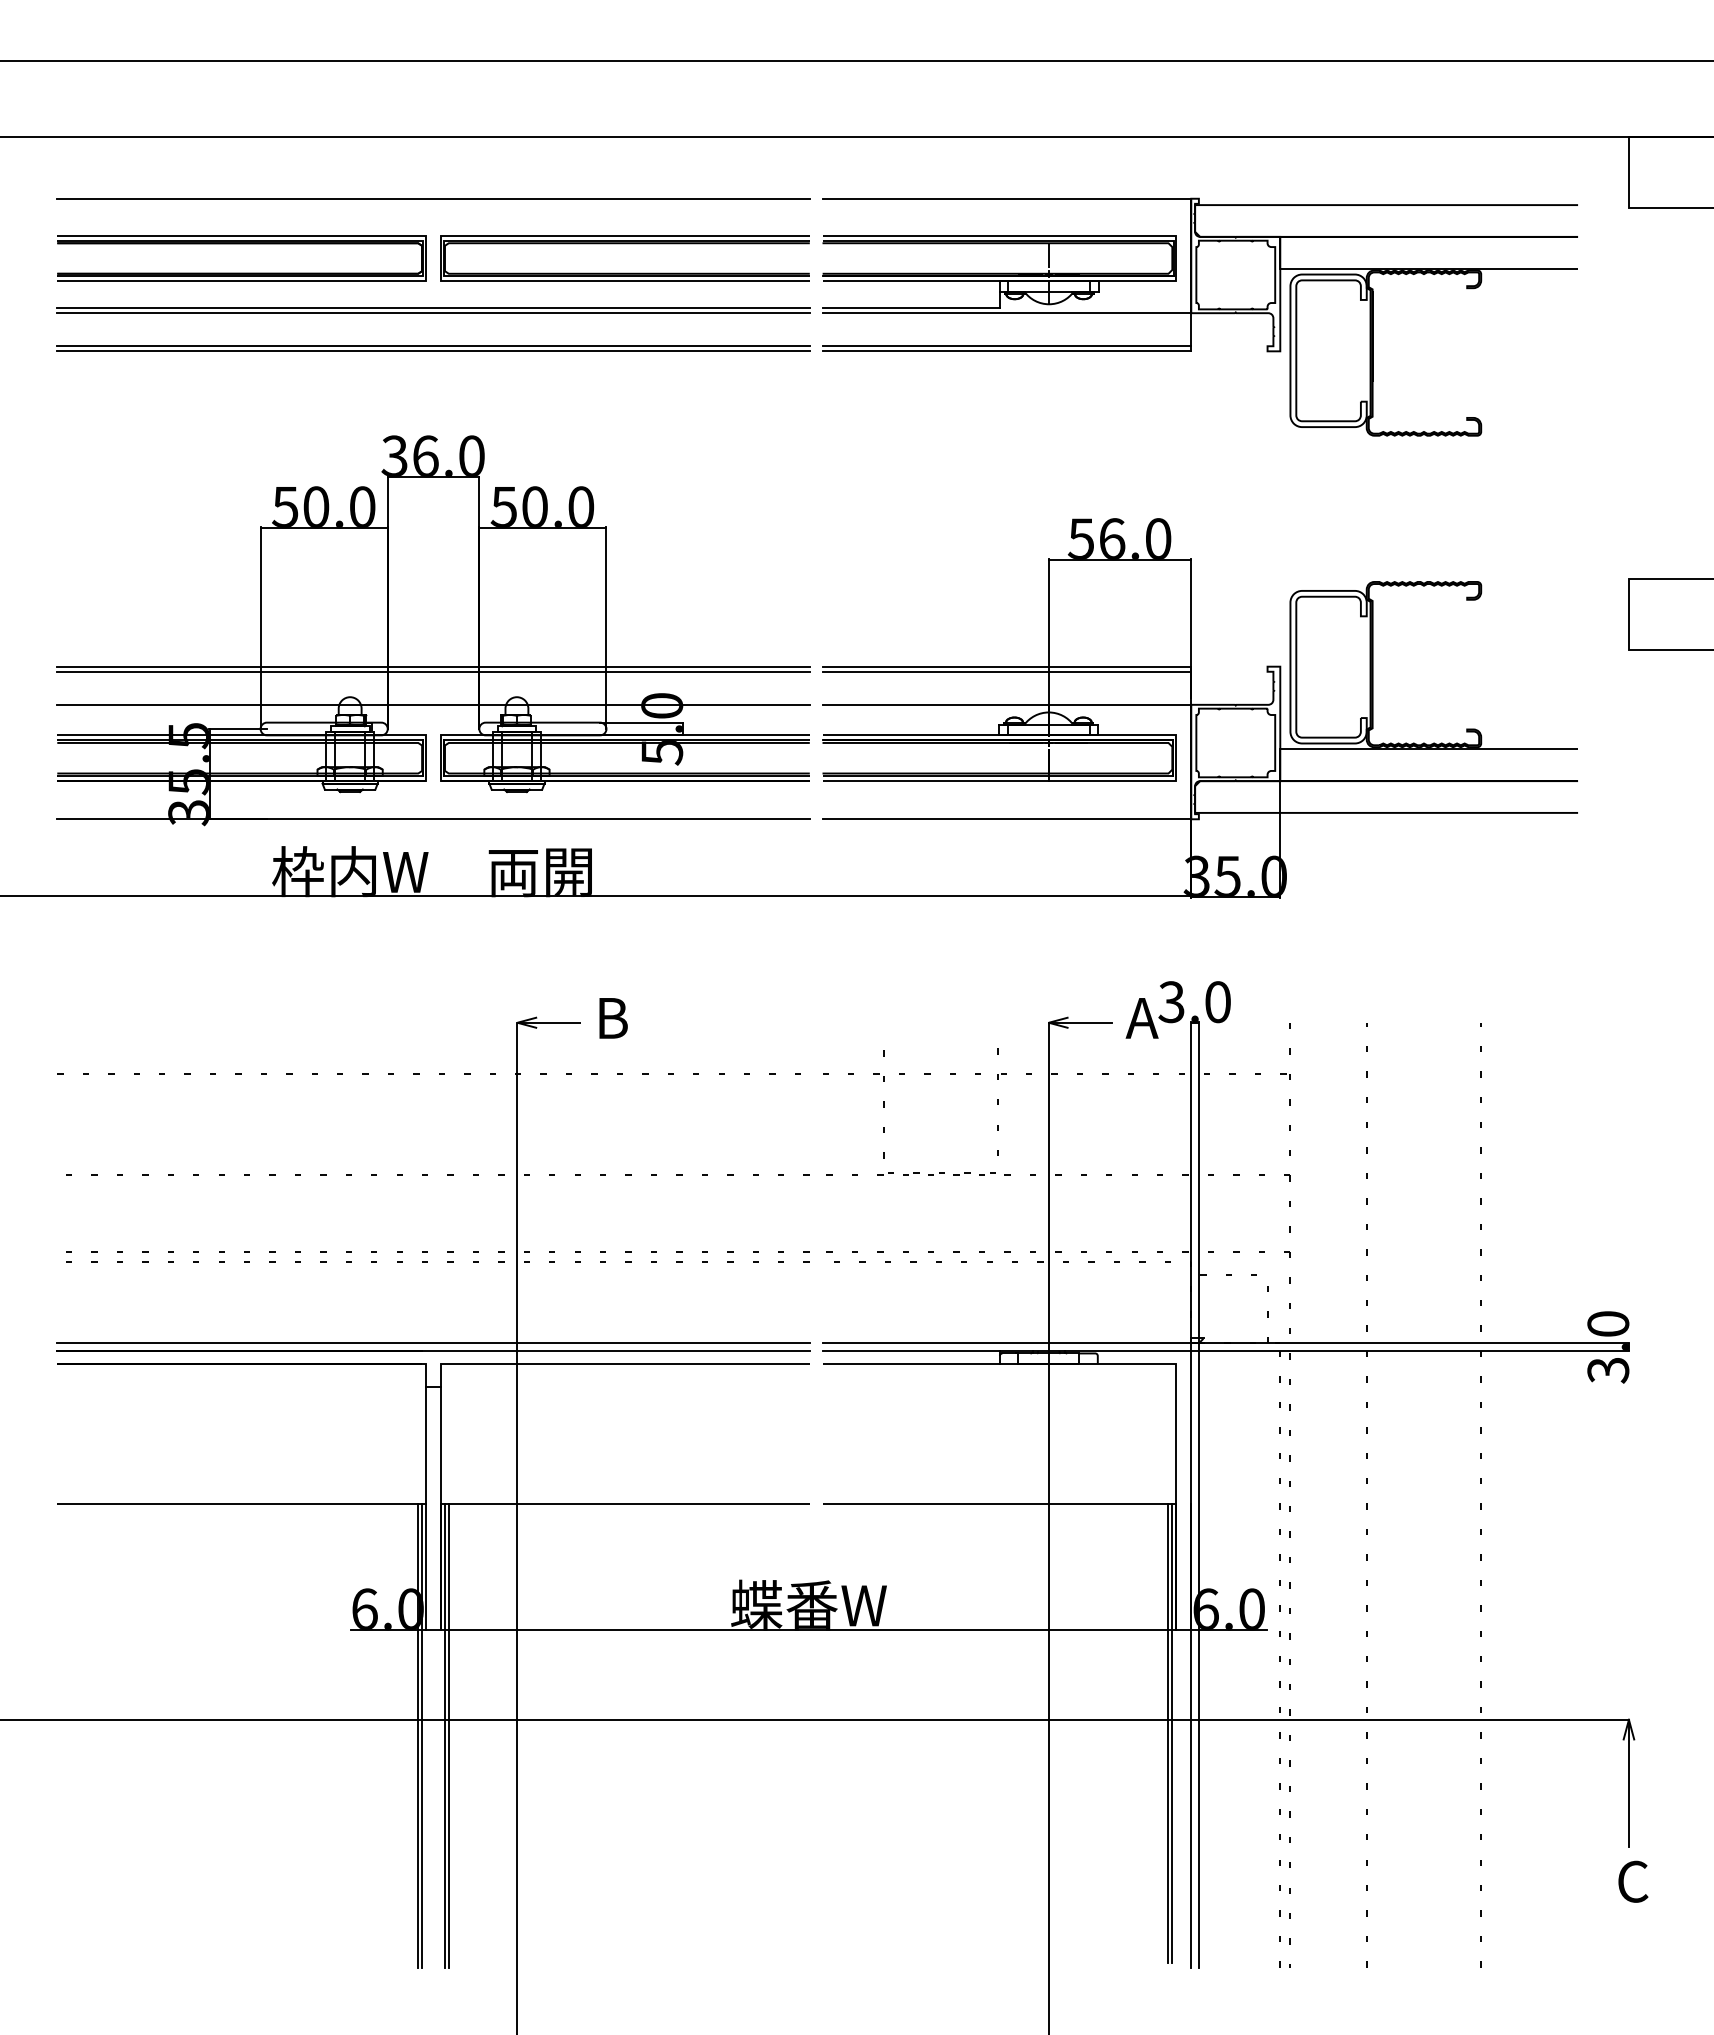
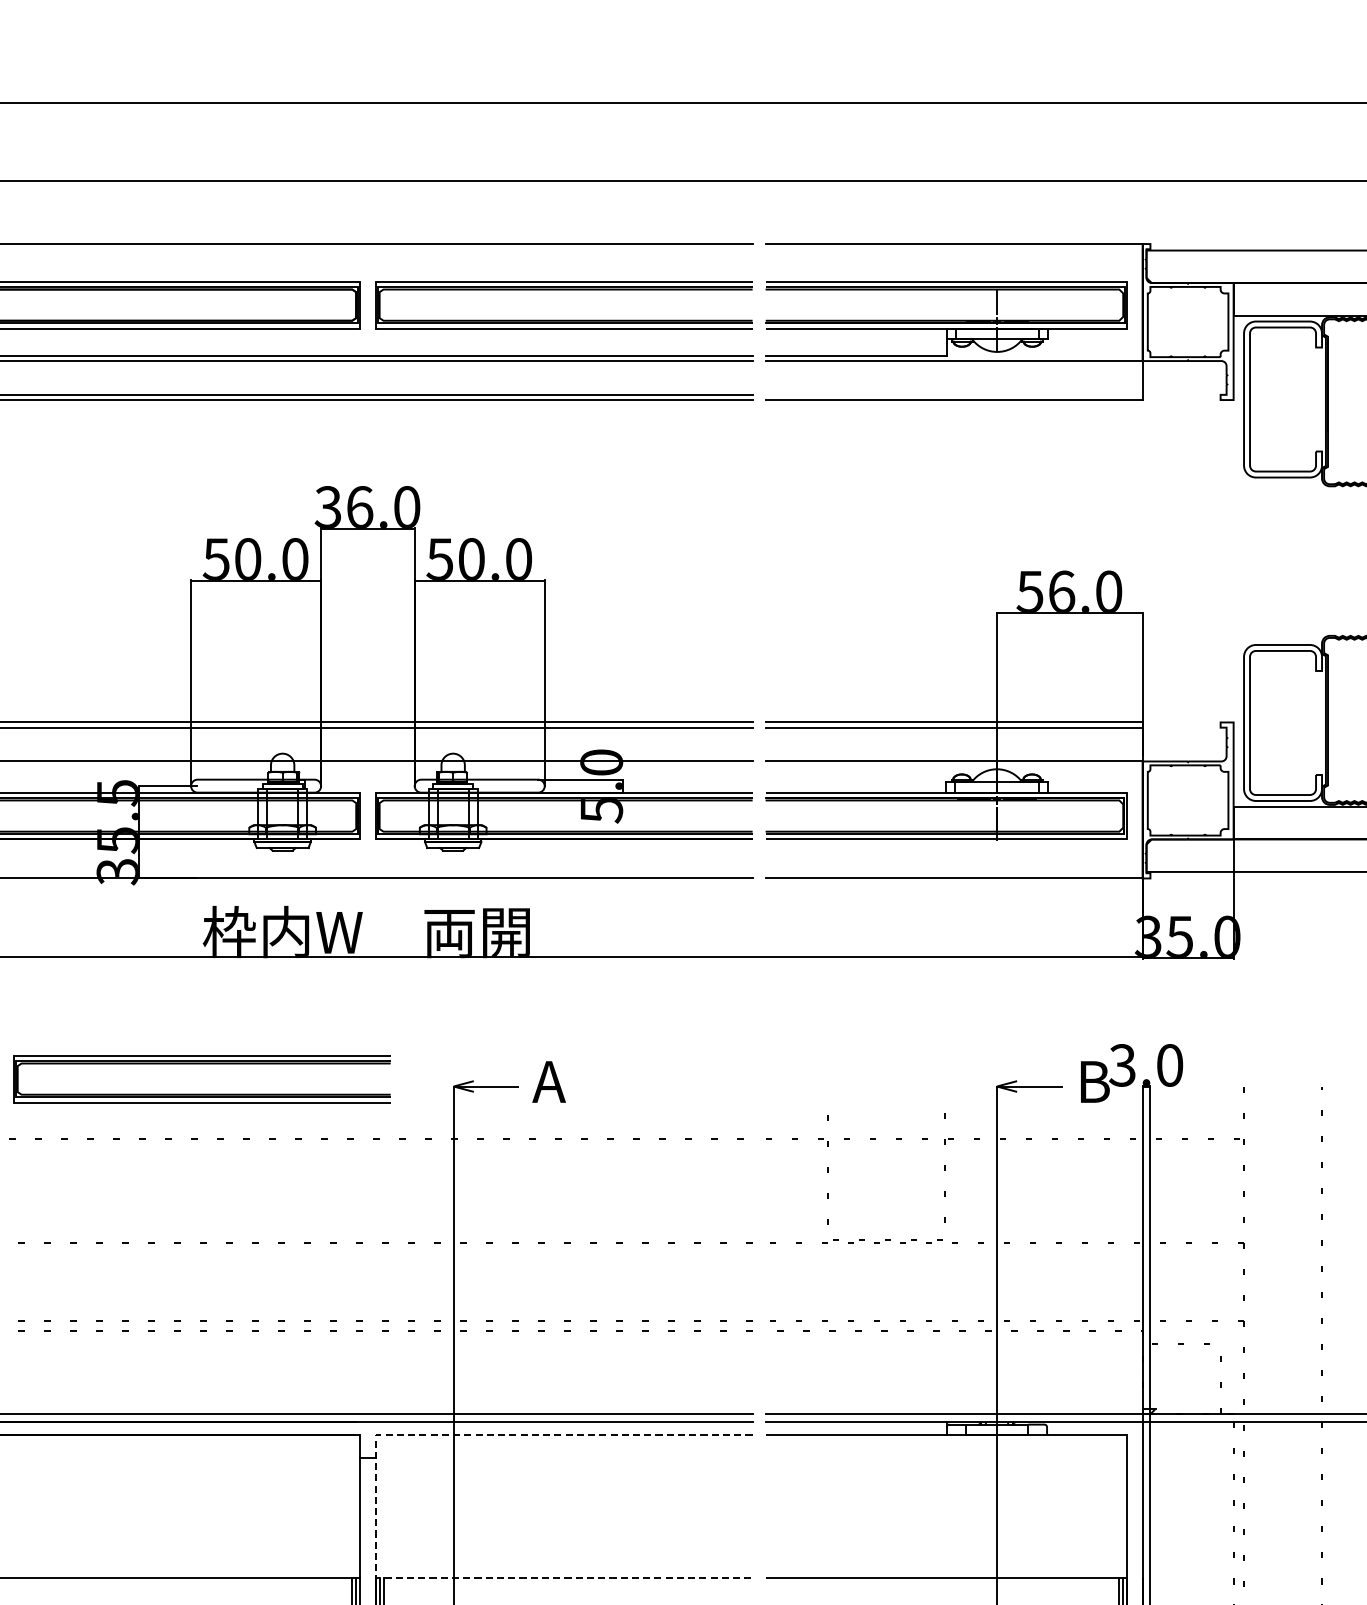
line: (1006, 346) -> (953, 395), removed
part: (270, 1001) -> (201, 1064), added
text: (610, 1018) -> (548, 1082), B -> A
text: (1142, 1018) -> (1092, 1082), A -> B
line: (441, 1433) -> (376, 1506), solid -> dashed

